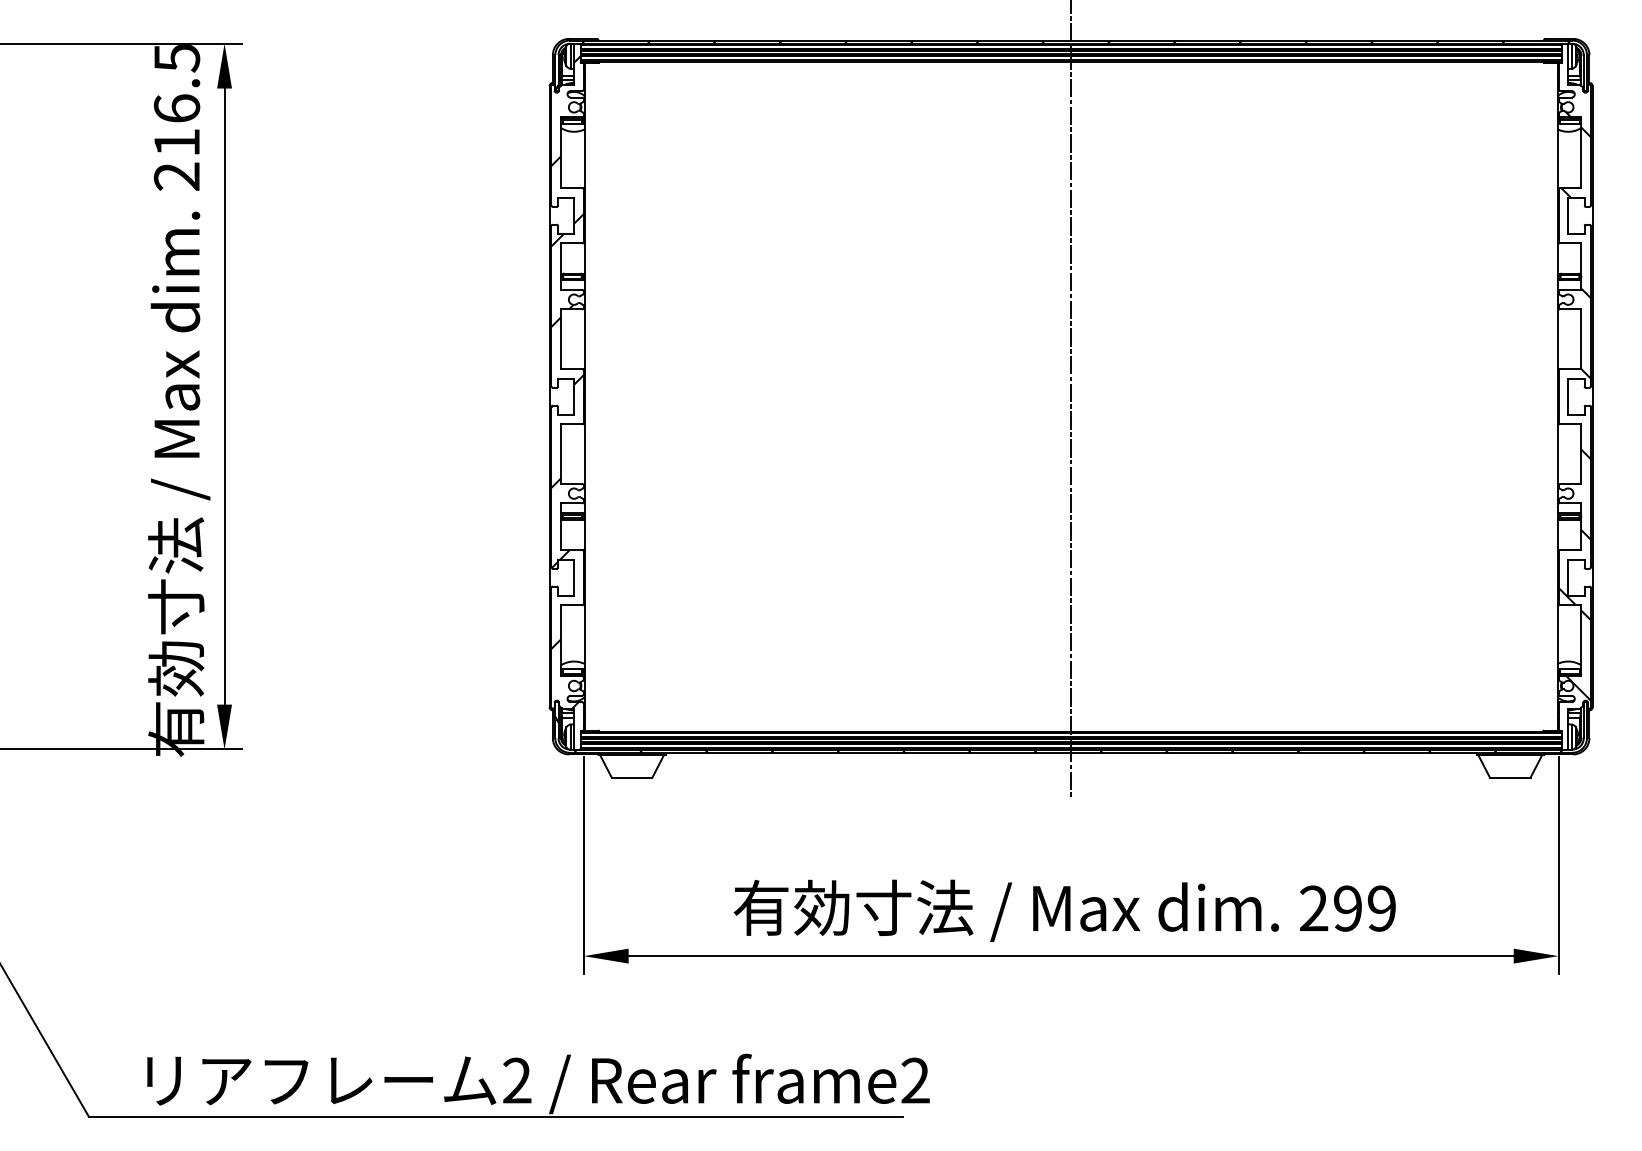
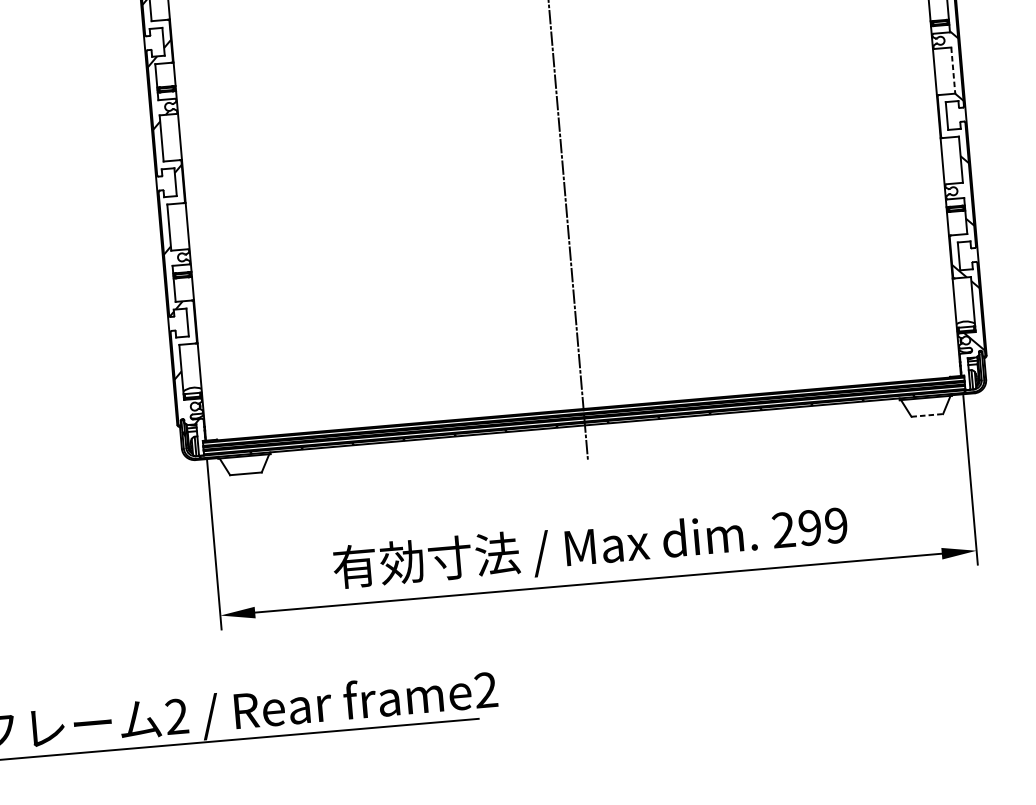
line: (1581, 339) -> (953, 70), solid -> dashed
line: (1510, 777) -> (927, 415), solid -> dashed

